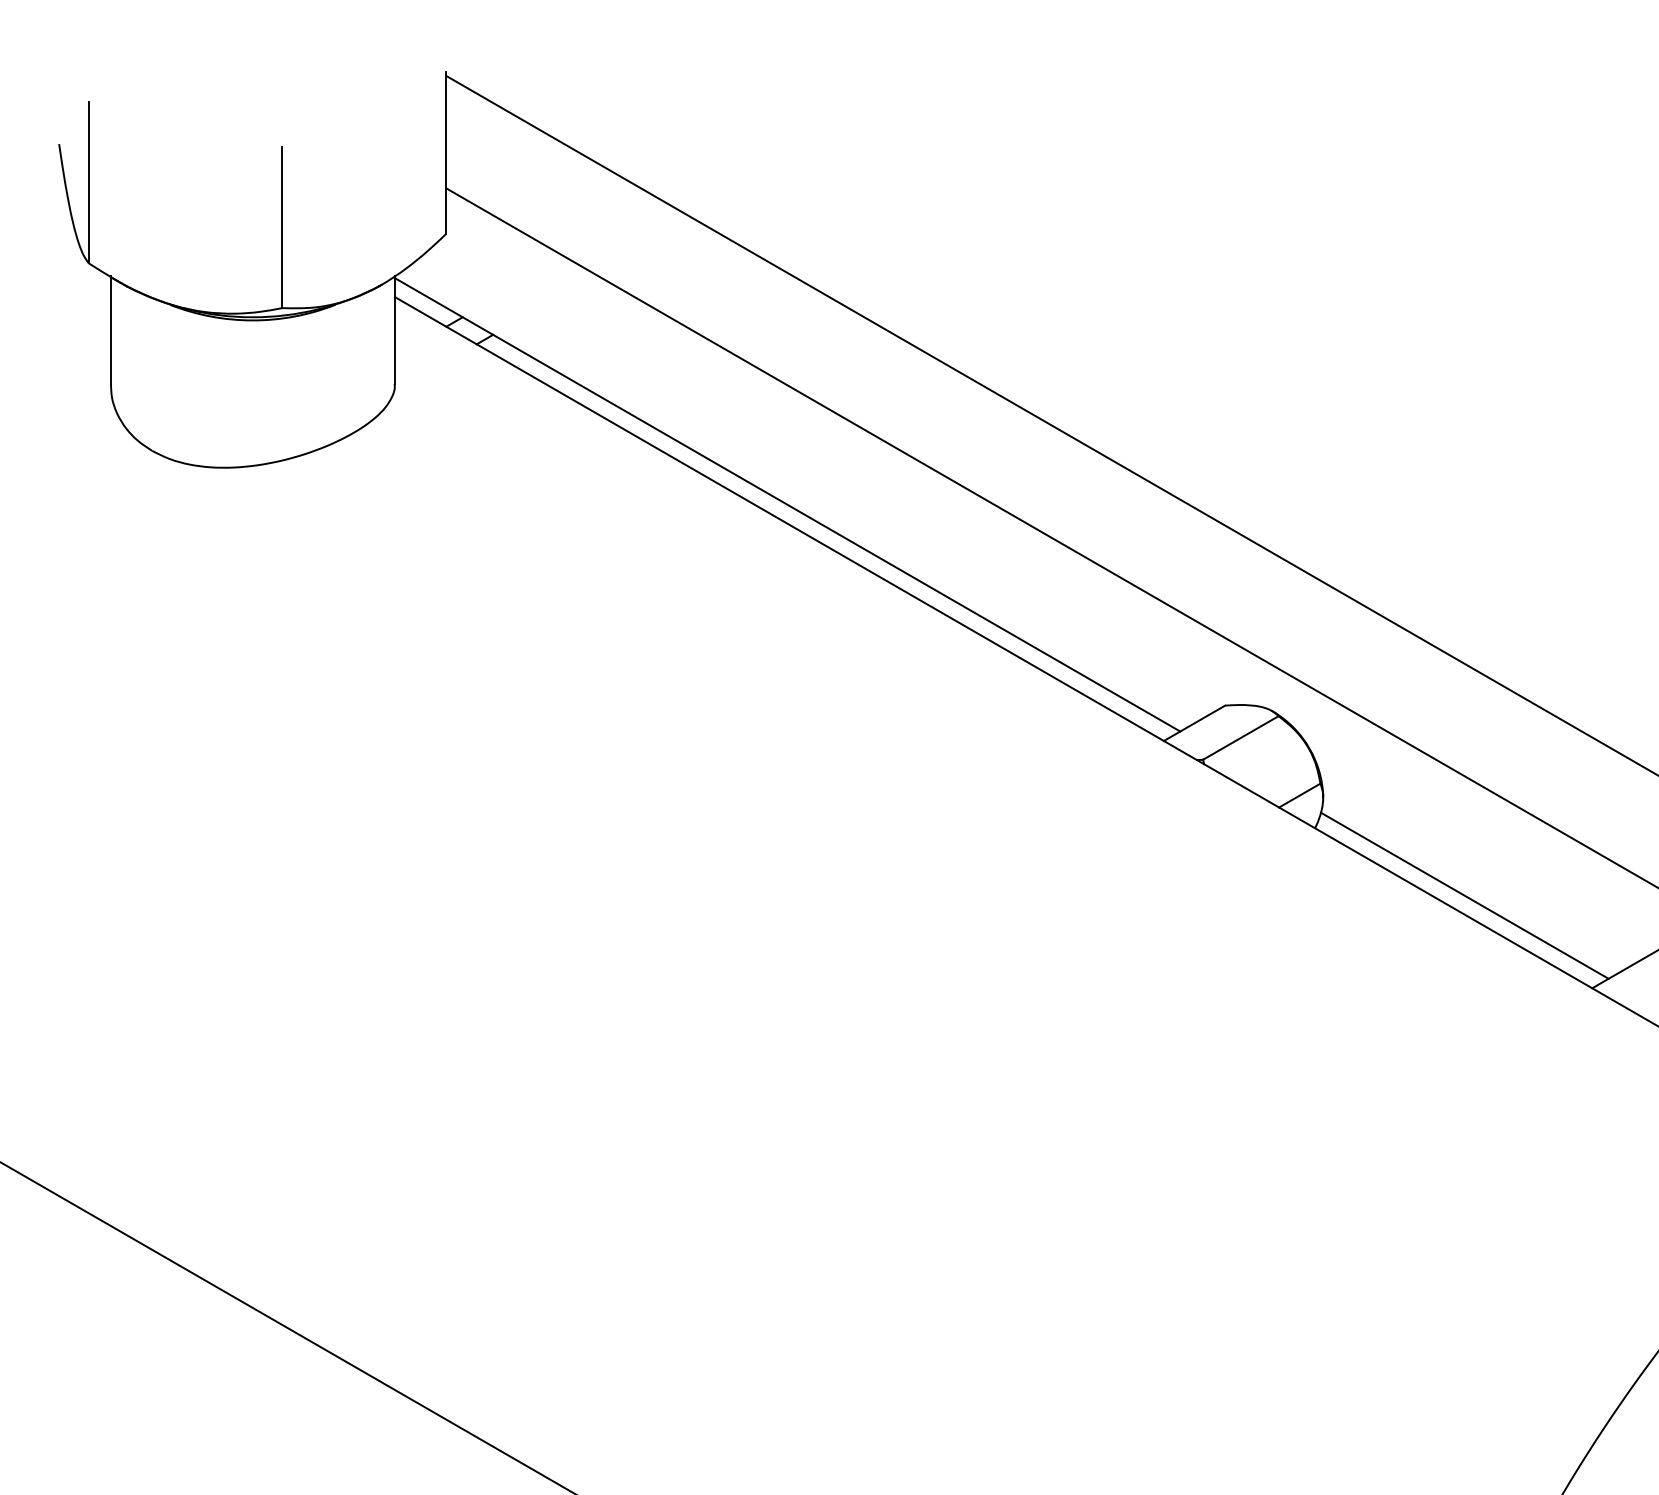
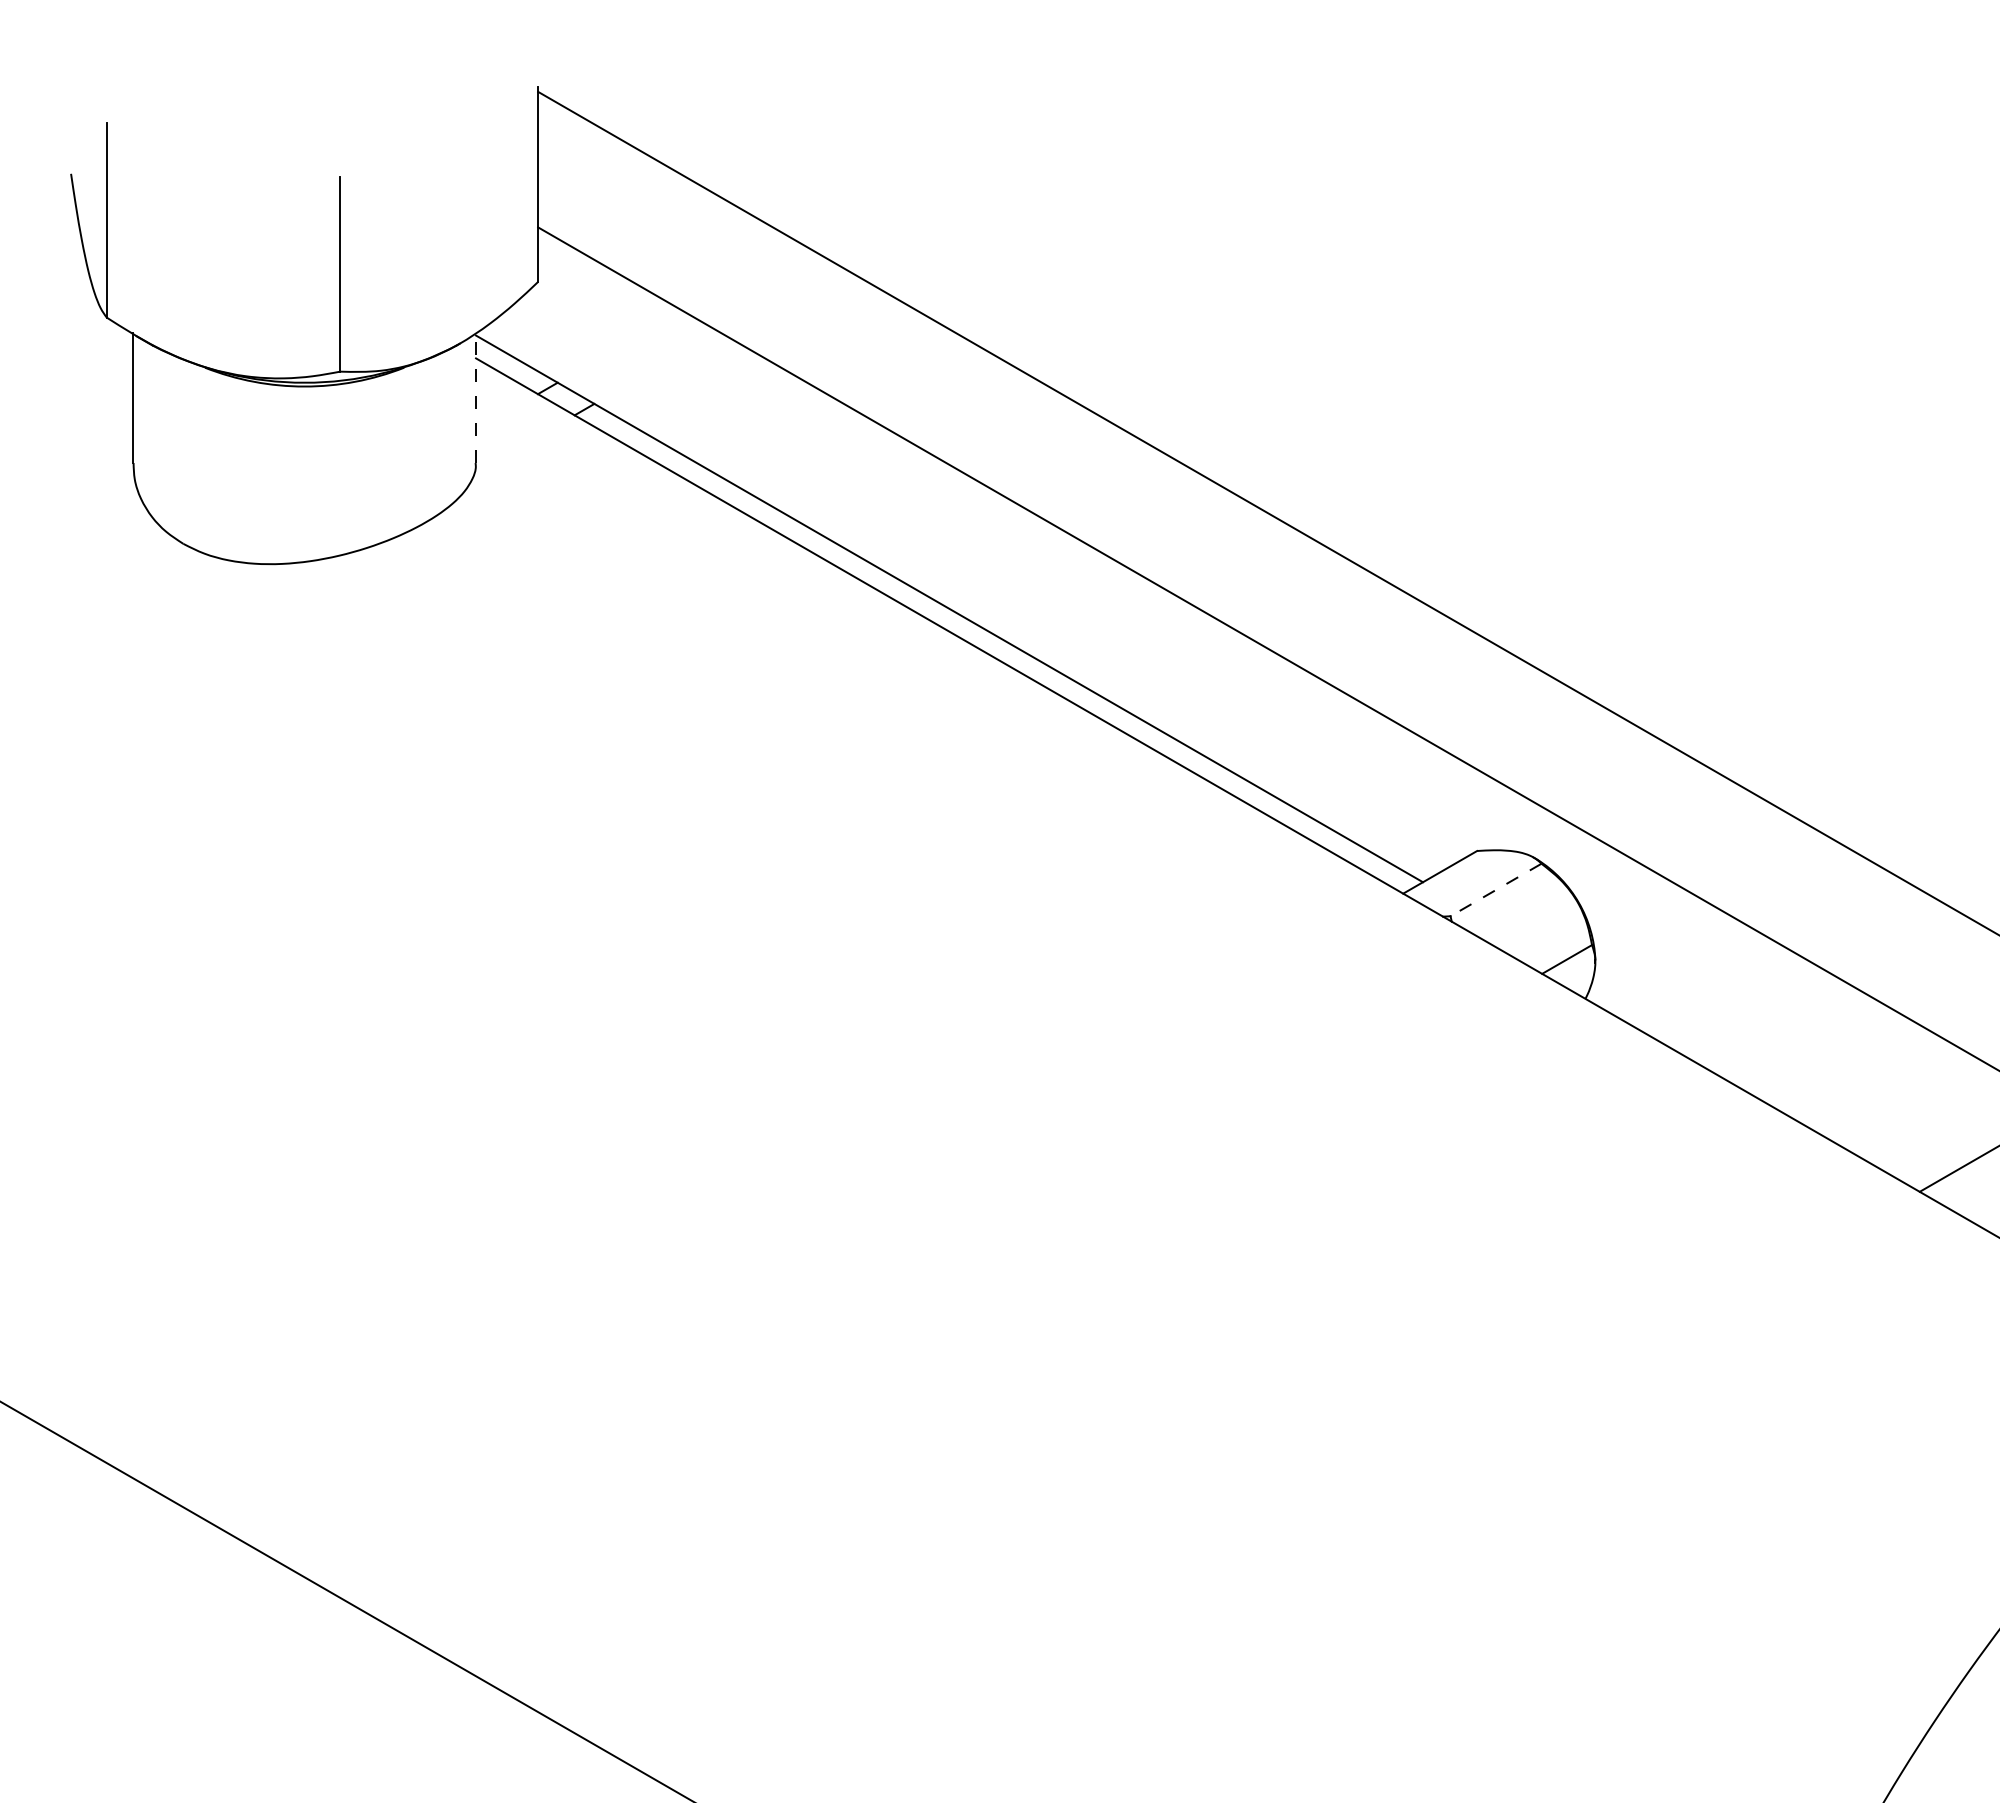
line: (395, 329) -> (476, 397), solid -> dashed
line: (1241, 738) -> (1496, 890), solid -> dashed
line: (1464, 895) -> (1765, 1080), removed

